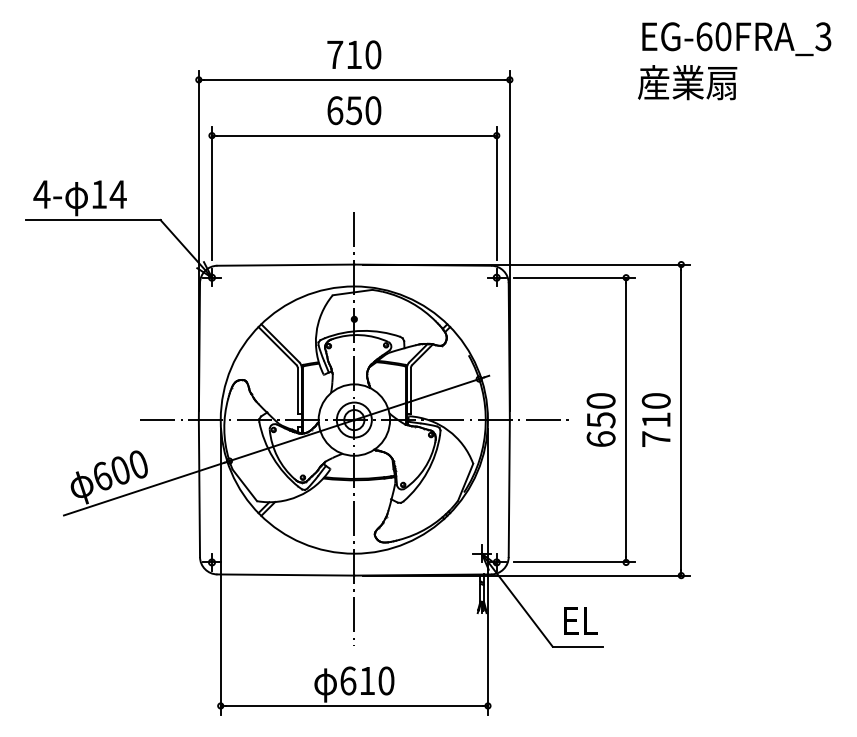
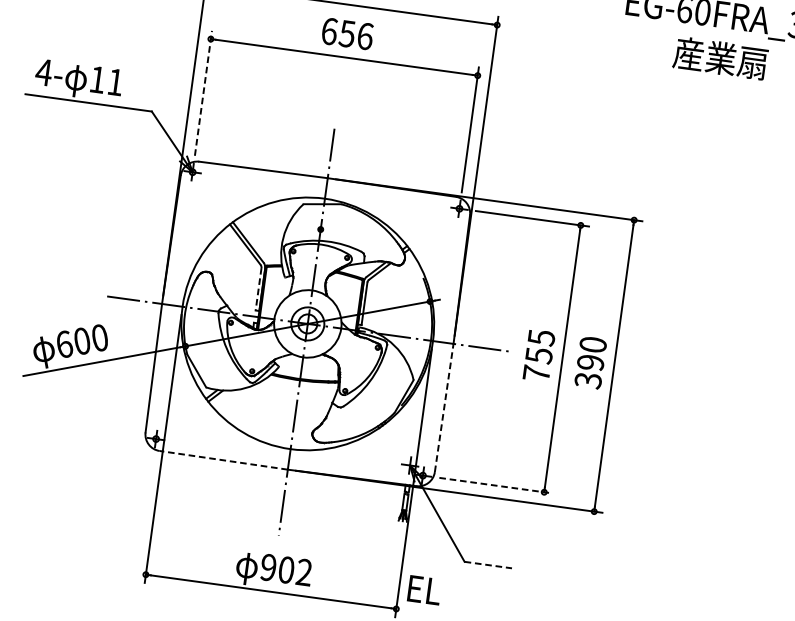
text: (687, 82) -> (720, 58), moved
text: (373, 110) -> (365, 36), 650 -> 656
line: (212, 193) -> (203, 93), solid -> dashed
text: (117, 194) -> (114, 82), 14 -> 11
line: (297, 390) -> (258, 288), solid -> dashed
text: (600, 419) -> (538, 354), 650 -> 755
text: (655, 429) -> (588, 371), 710 -> 390
line: (509, 488) -> (444, 407), solid -> dashed
line: (575, 562) -> (496, 485), solid -> dashed
line: (285, 575) -> (223, 460), solid -> dashed
text: (580, 620) -> (424, 589), moved
line: (578, 646) -> (488, 564), solid -> dashed
text: (367, 680) -> (286, 569), 610 -> 902

